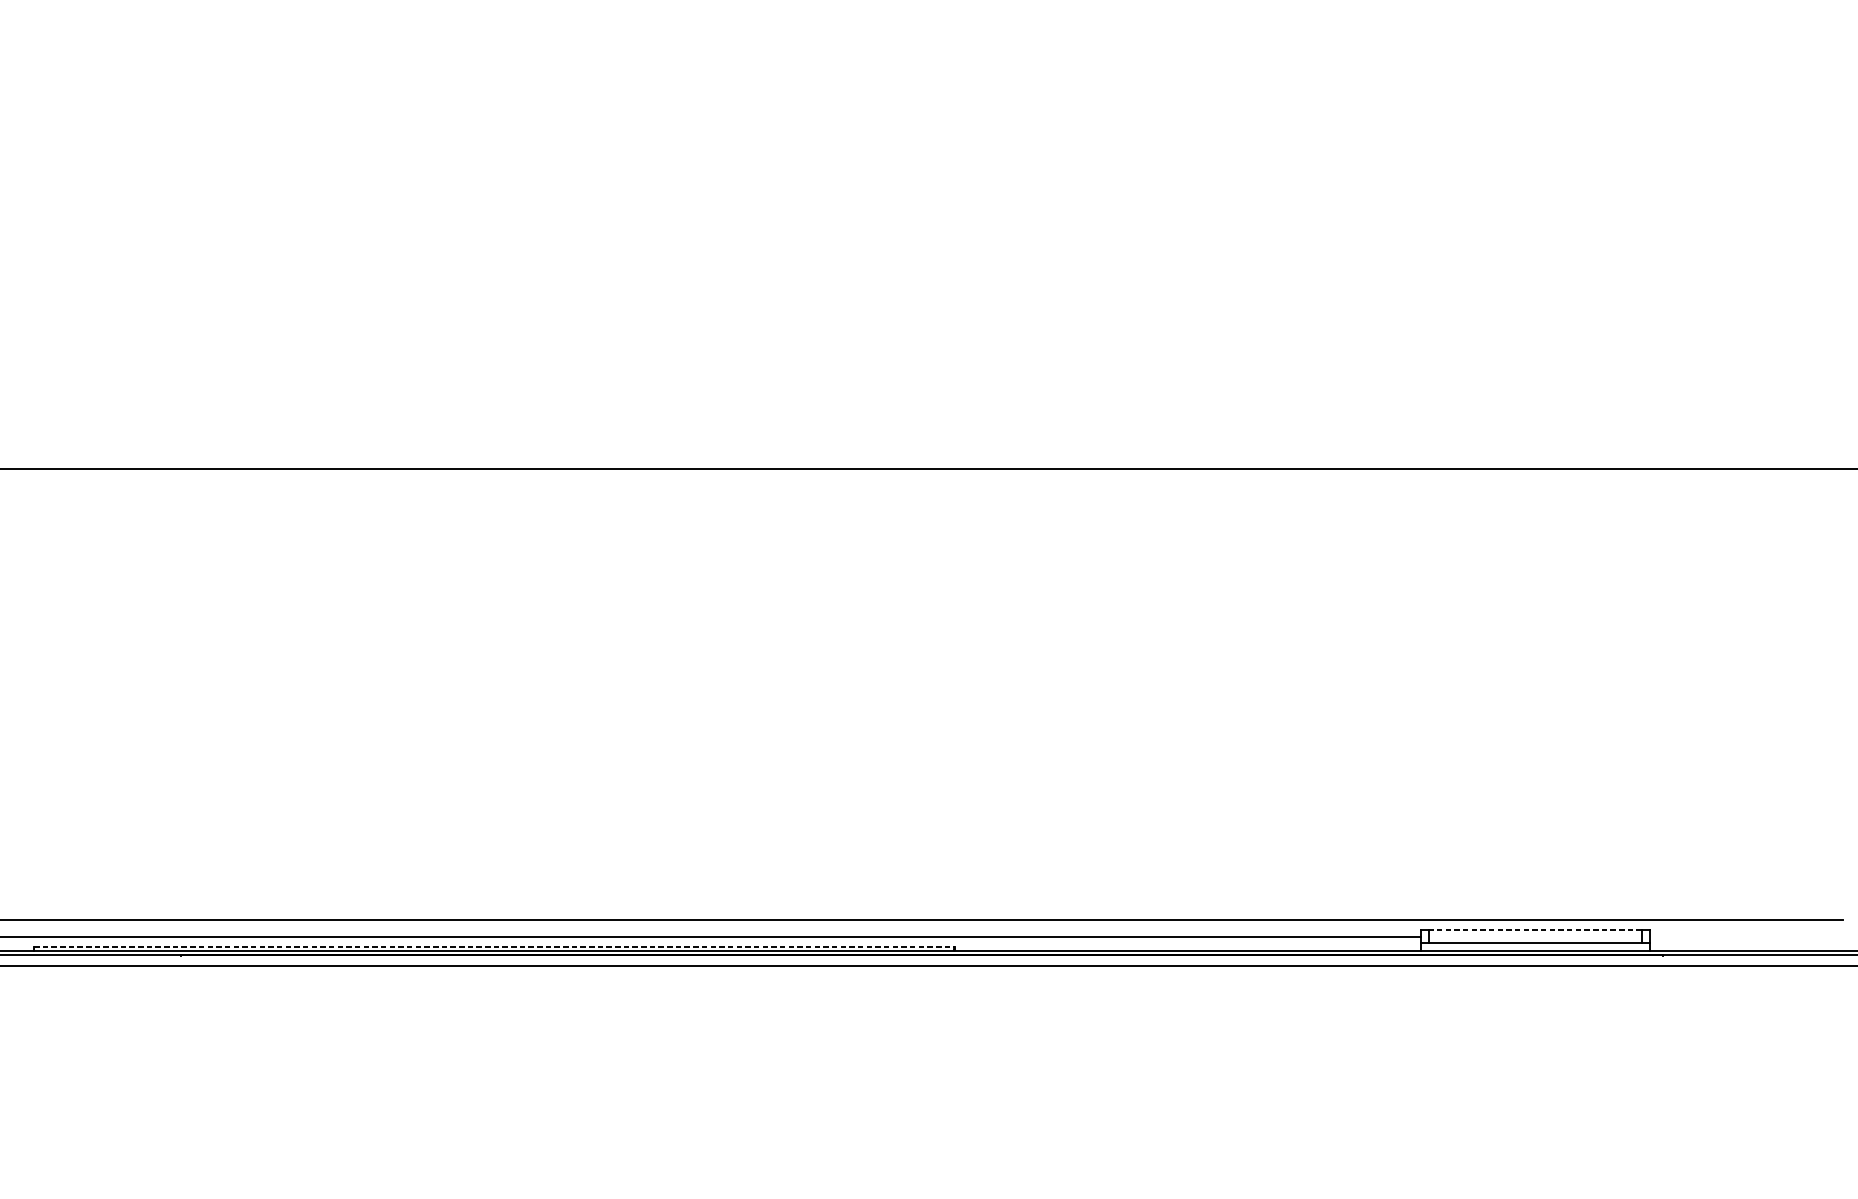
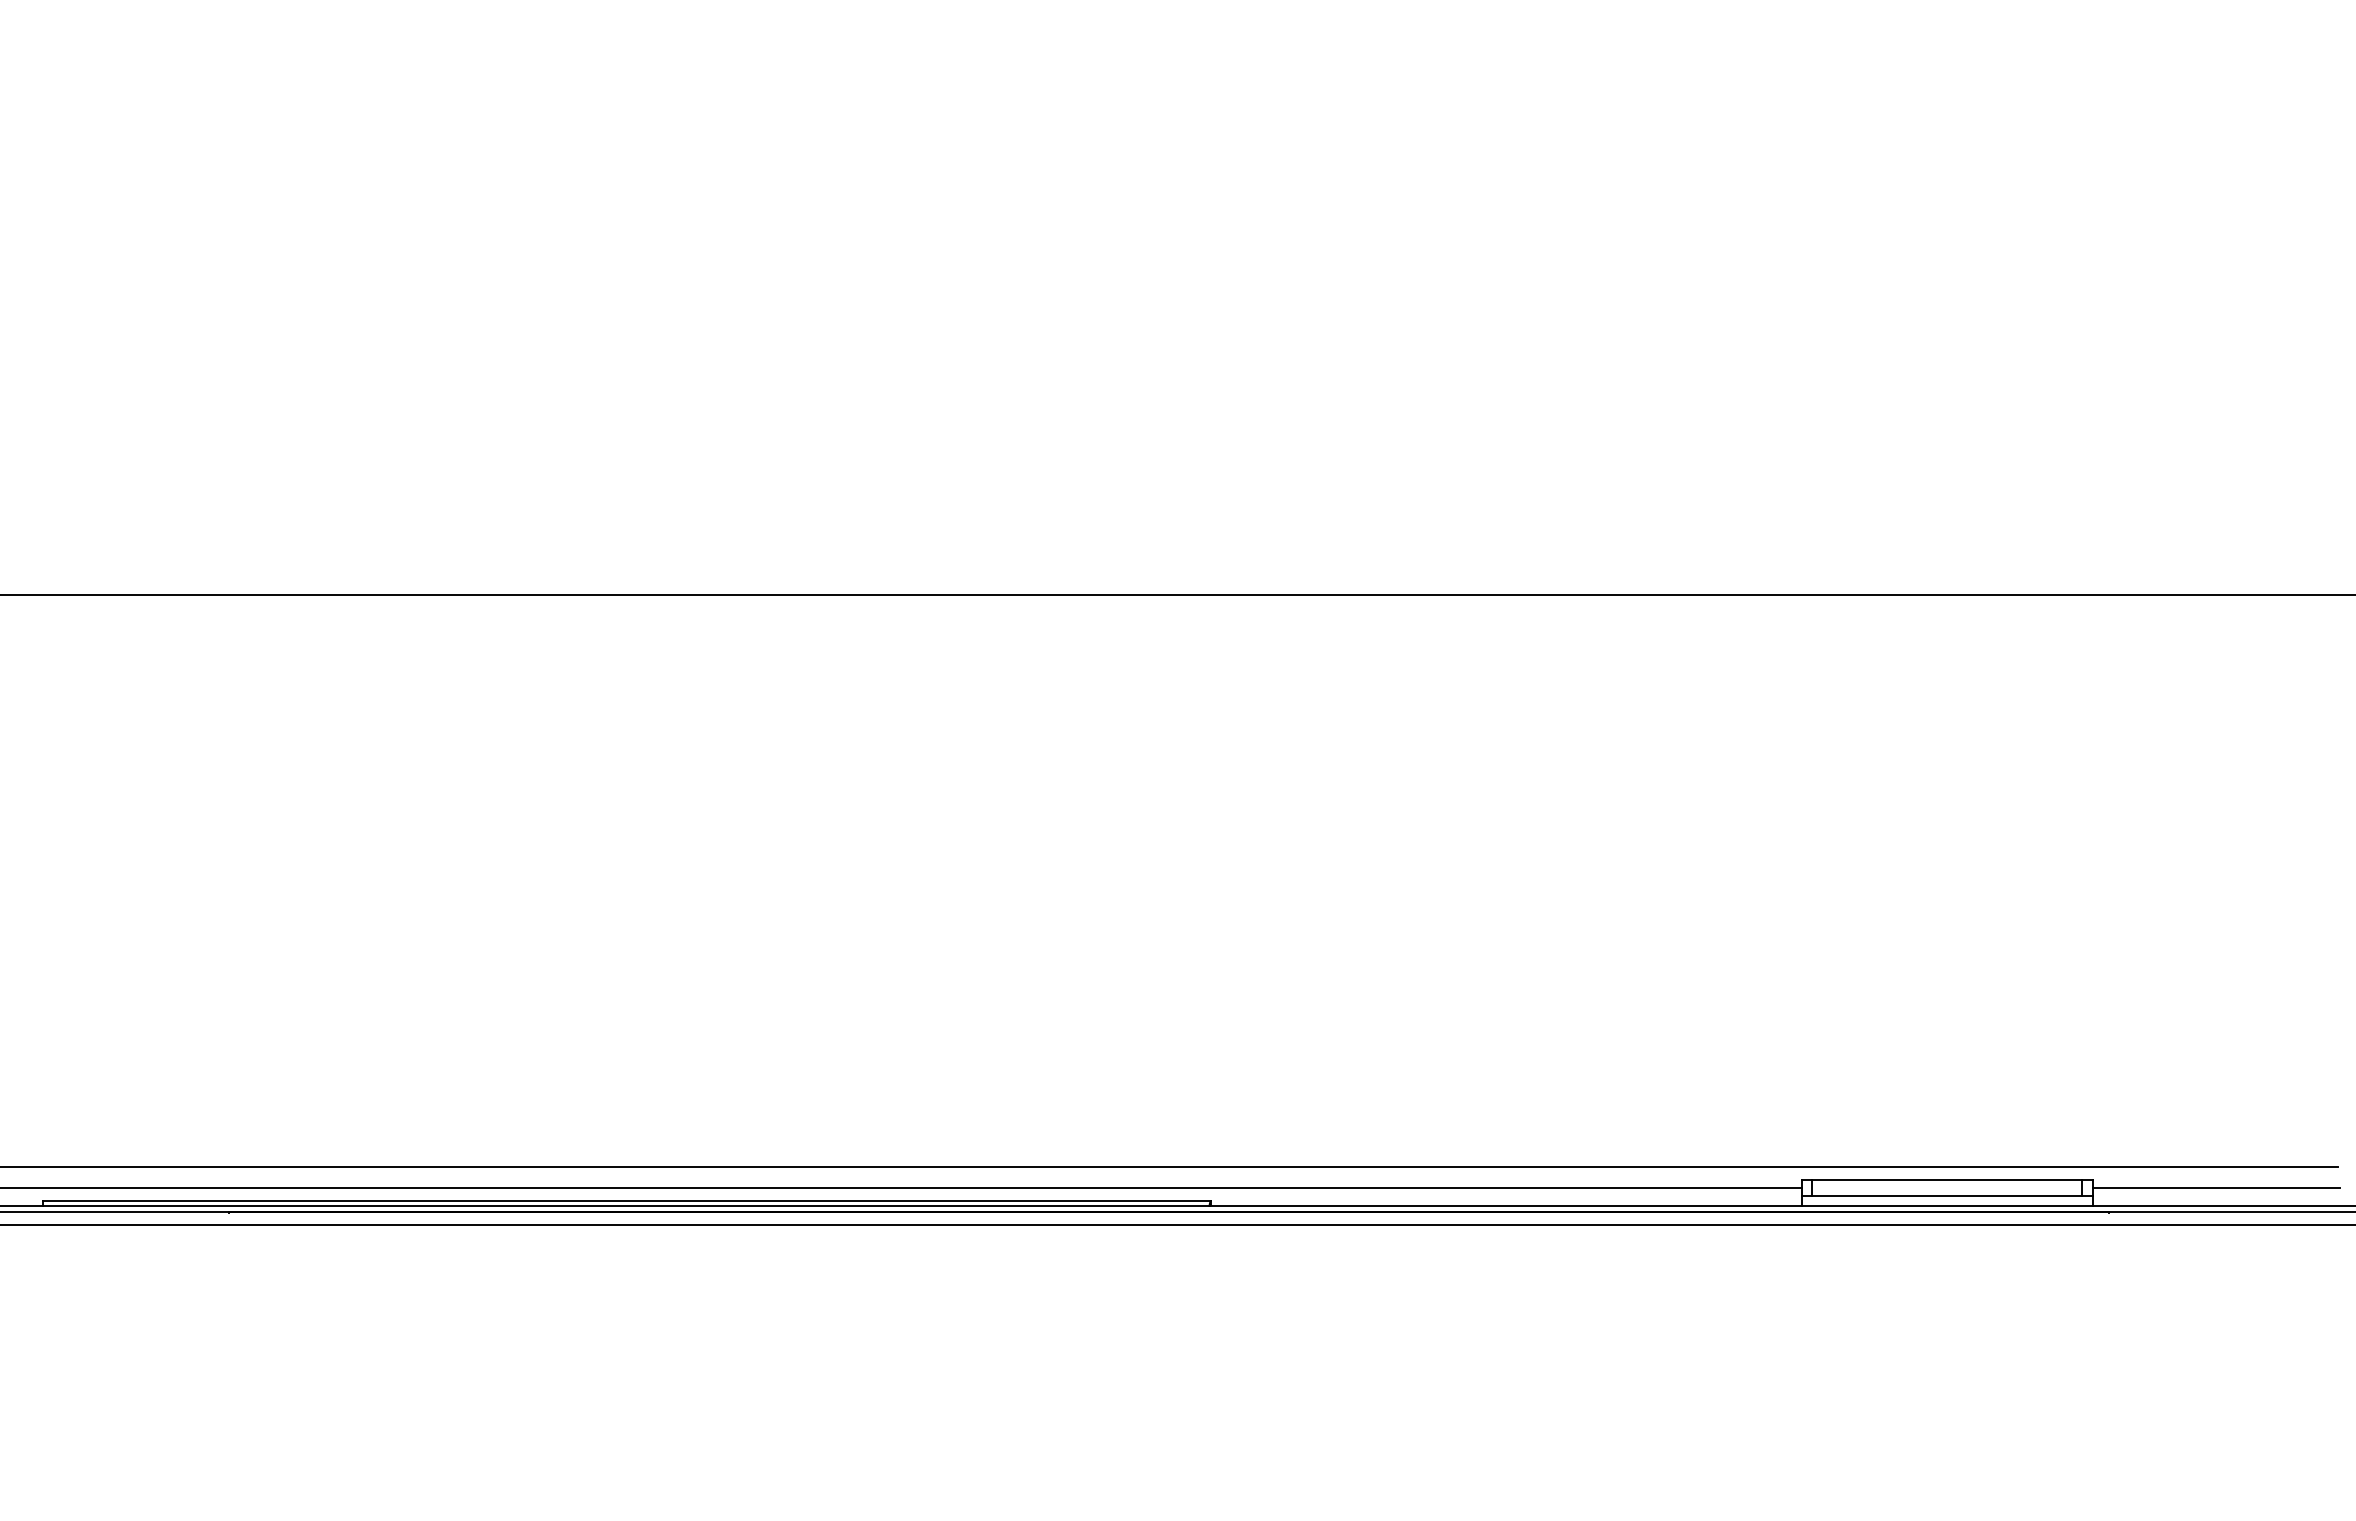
line: (1534, 929) -> (1946, 1179), dashed -> solid
line: (1747, 936) -> (2216, 1188), added
line: (494, 947) -> (626, 1201), dashed -> solid

